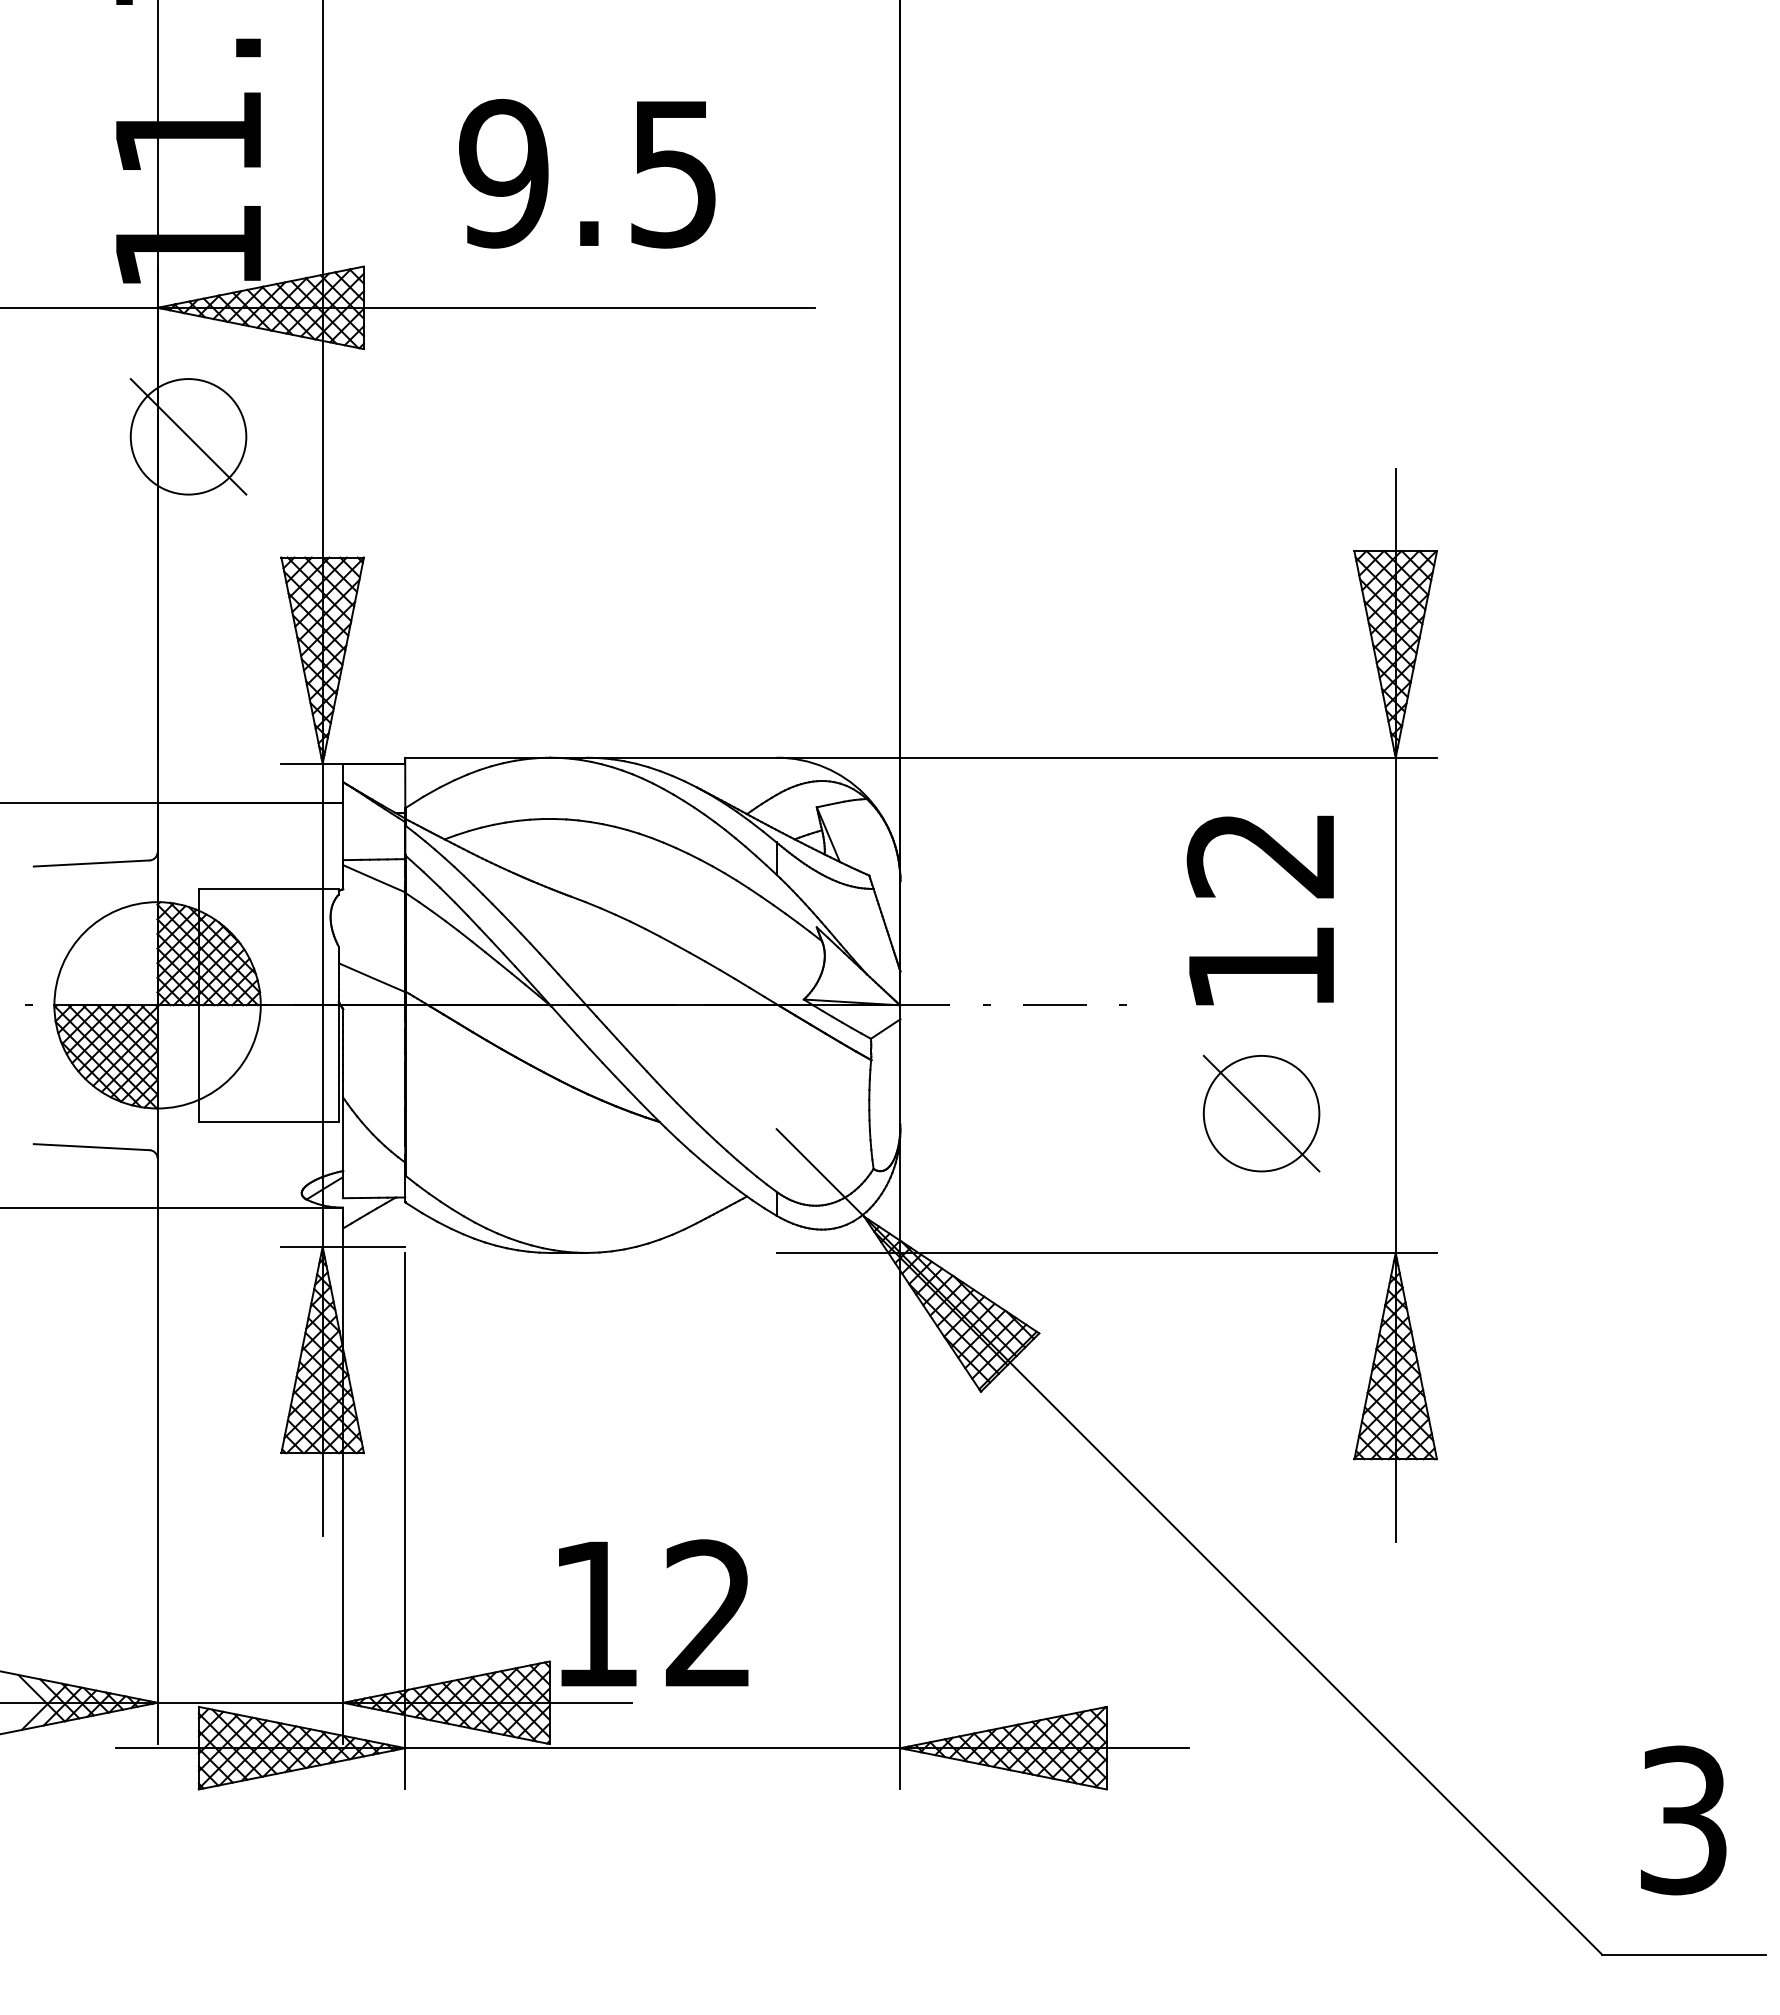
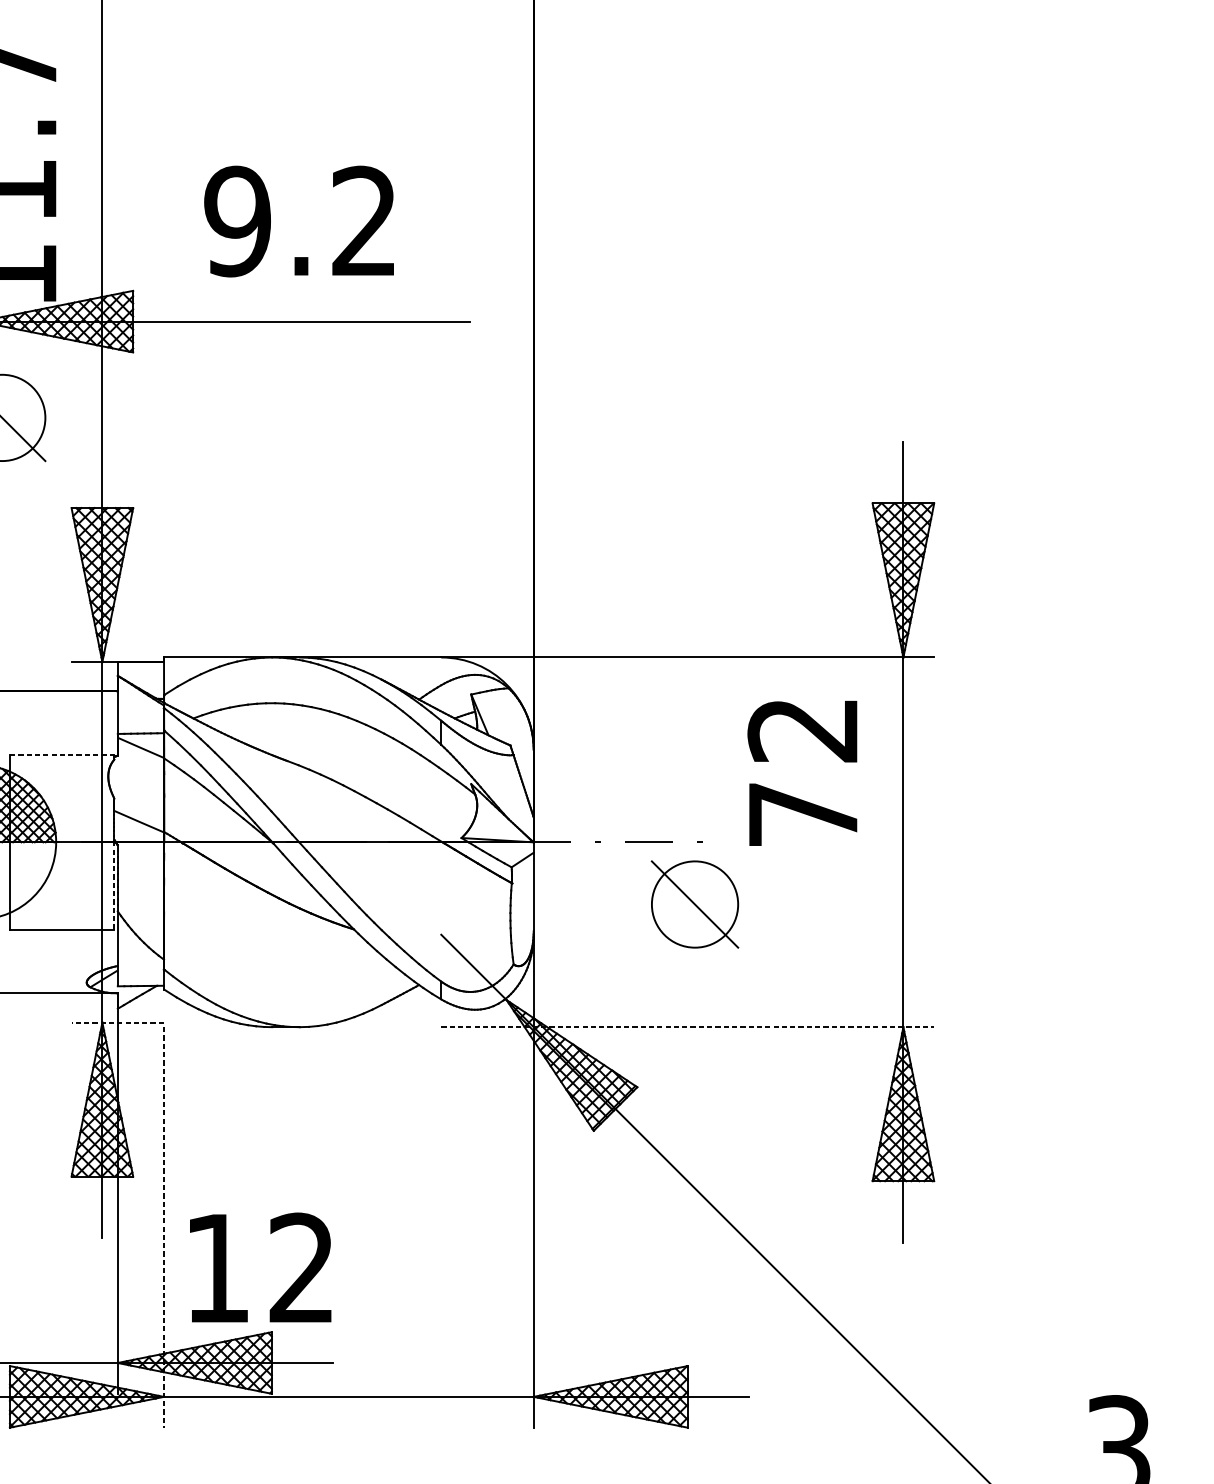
text: (672, 173) -> (363, 221), 9.5 -> 9.2
line: (268, 888) -> (61, 755), solid -> dashed
text: (1261, 968) -> (803, 814), 12 -> 72
line: (338, 1063) -> (114, 885), solid -> dashed
part: (1261, 1113) -> (694, 904), moved
line: (343, 1246) -> (117, 1022), solid -> dashed
line: (1107, 1252) -> (688, 1026), solid -> dashed
line: (405, 1521) -> (164, 1227), solid -> dashed
text: (653, 1612) -> (260, 1267), moved

